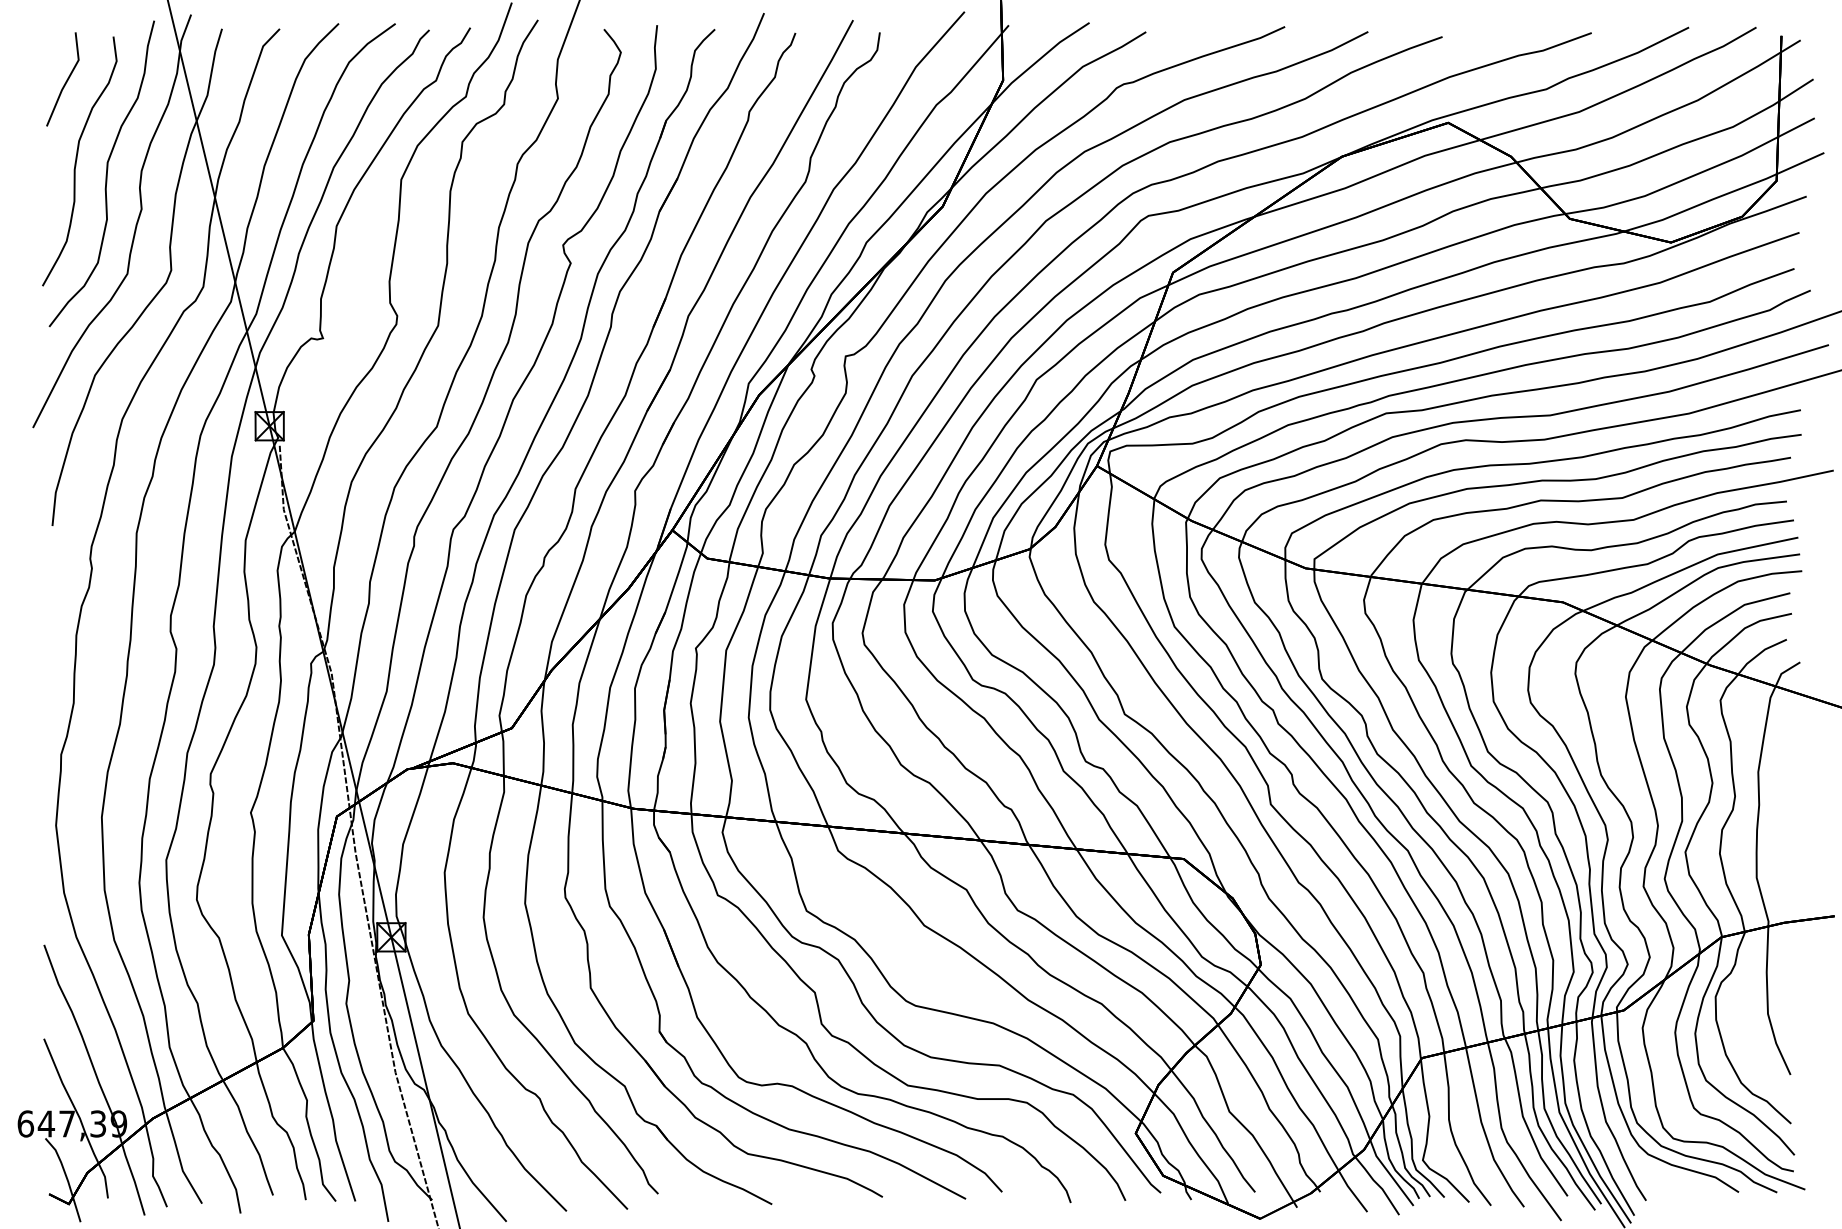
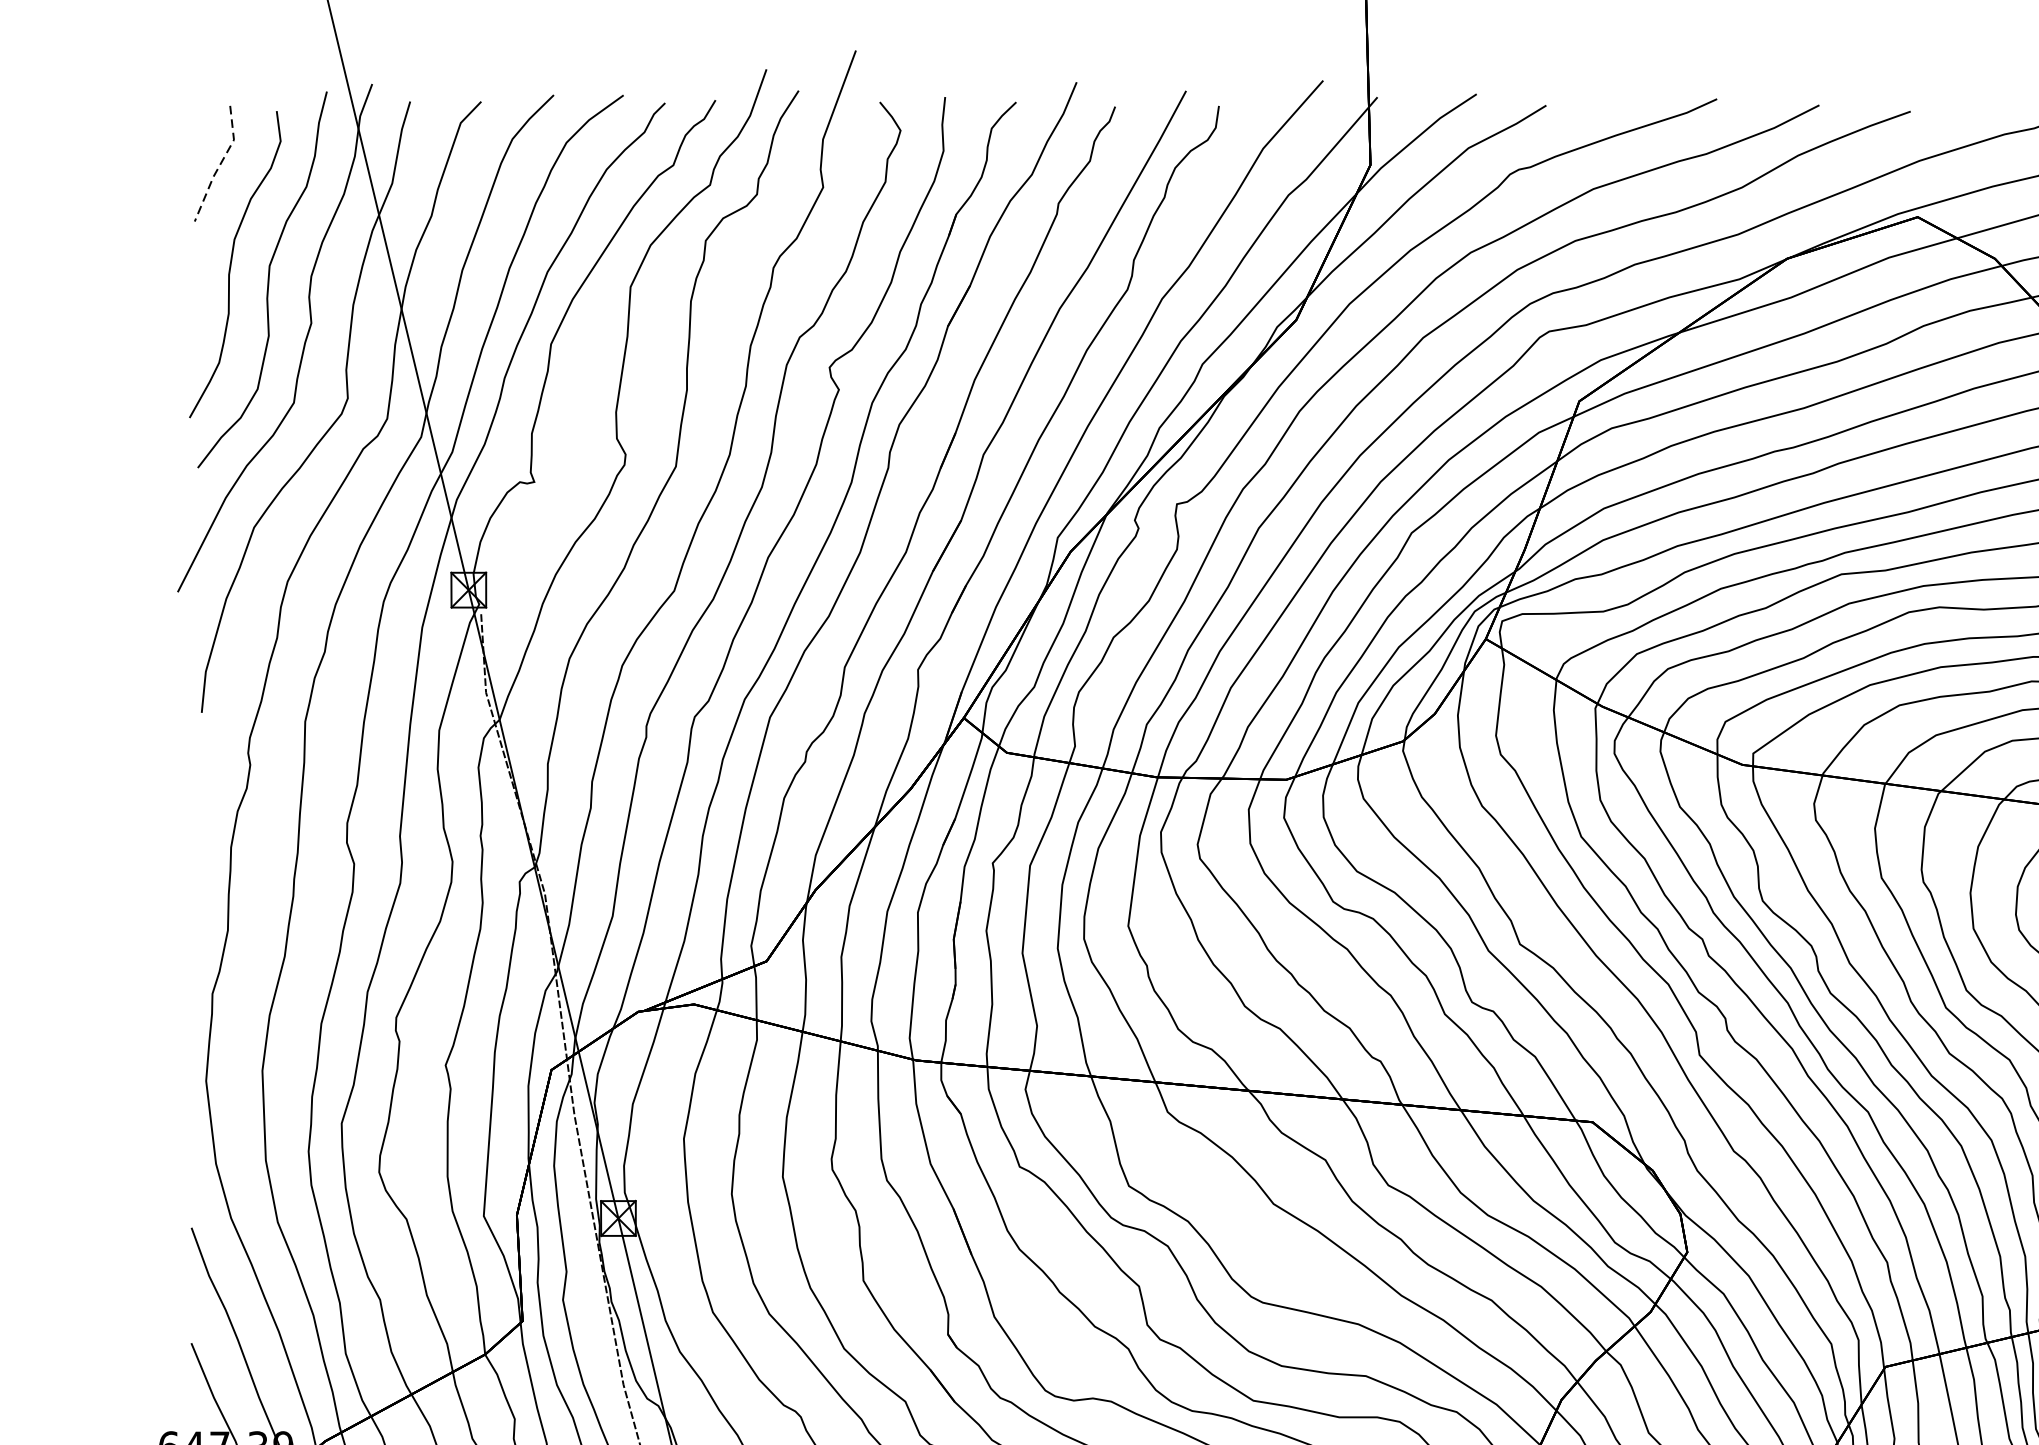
line: (67, 80) -> (220, 165), solid -> dashed

